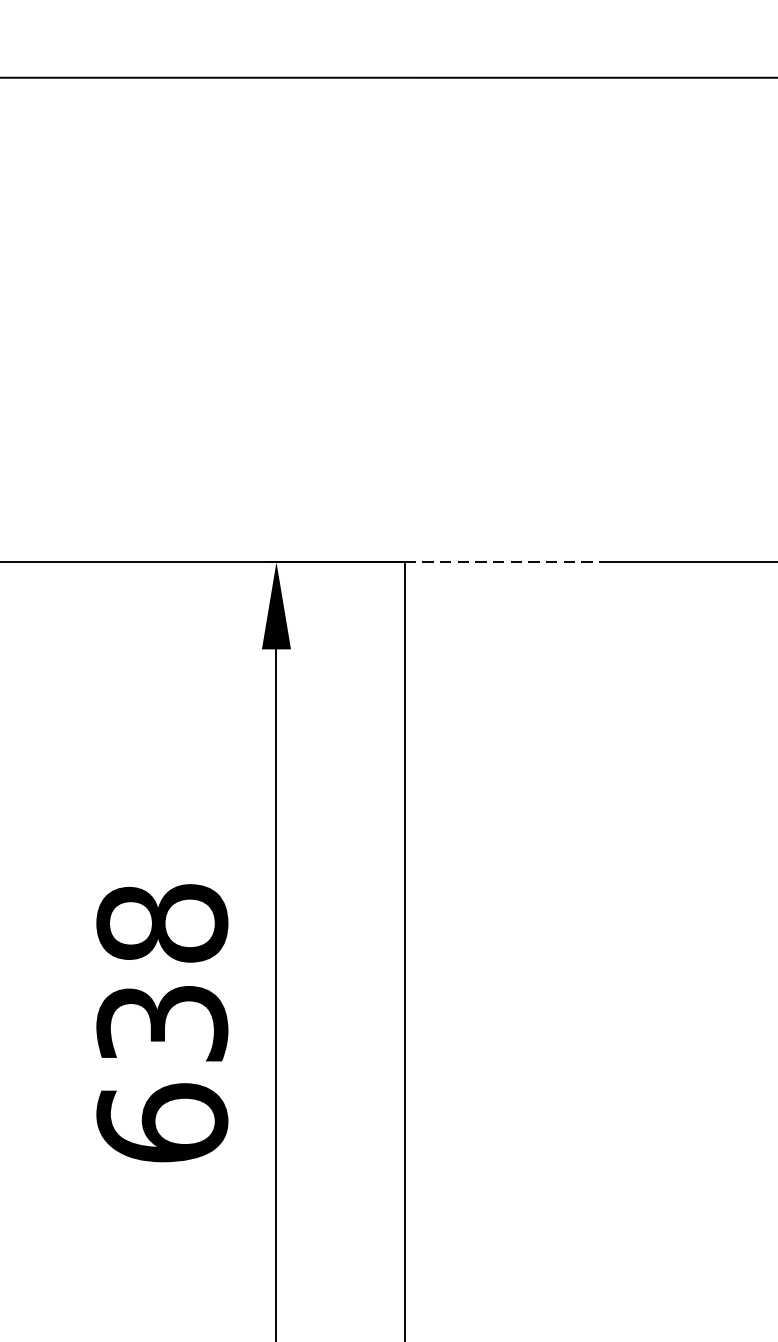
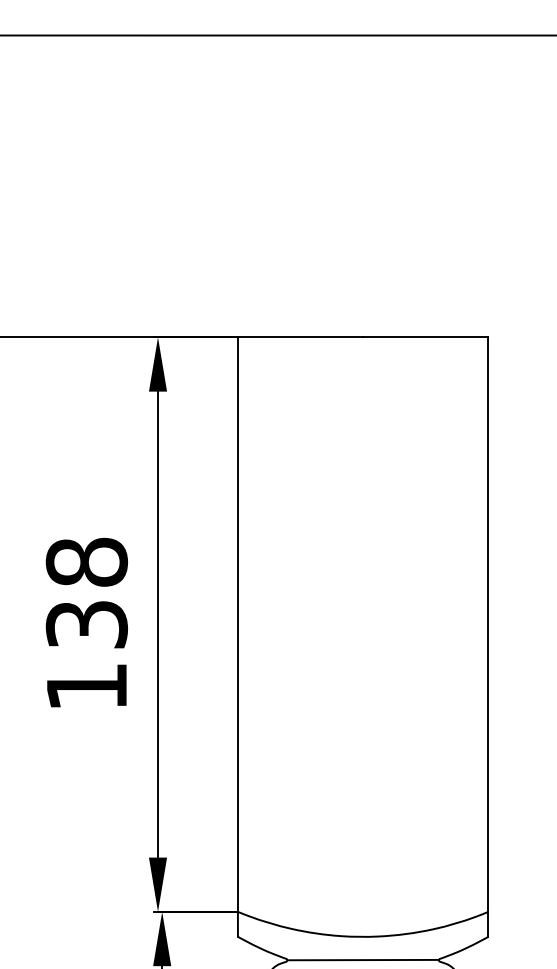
line: (505, 562) -> (300, 337), dashed -> solid
text: (161, 1122) -> (86, 686), 638 -> 138

